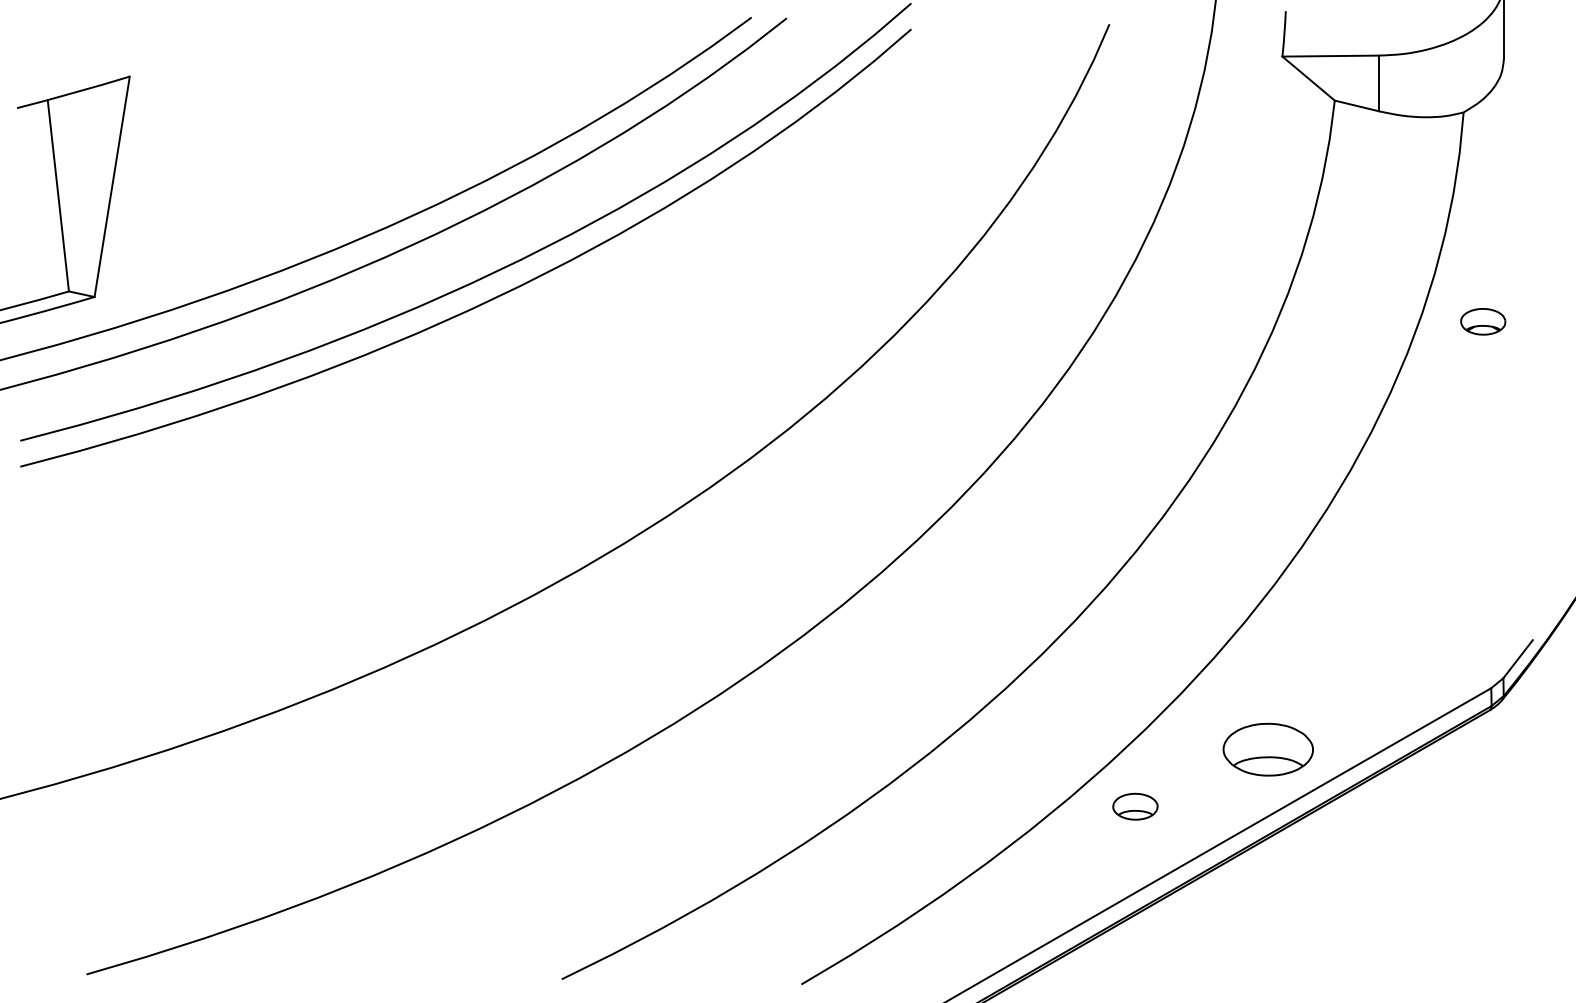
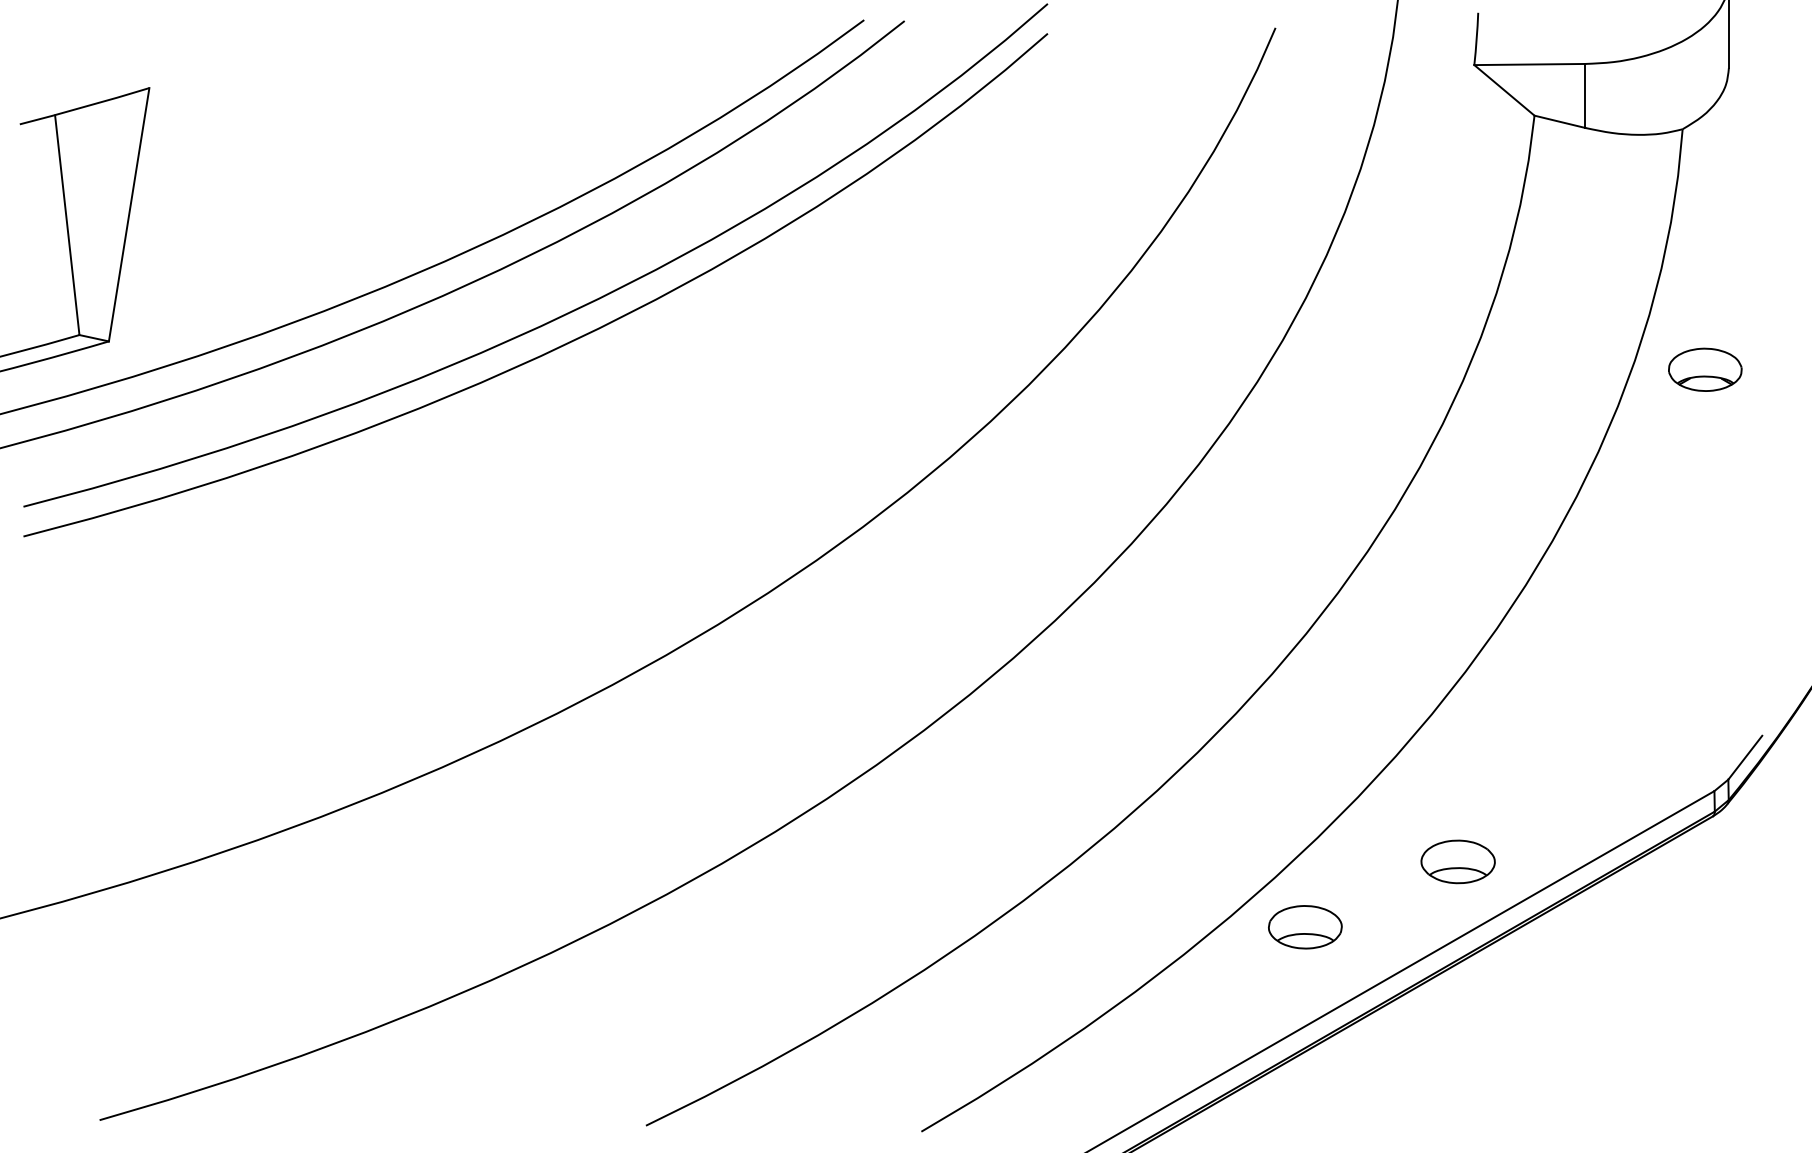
part: (1482, 321) -> (1704, 369), size x1.43
part: (1268, 749) -> (1458, 861), size x0.71
part: (1135, 806) -> (1305, 927), size x1.43

